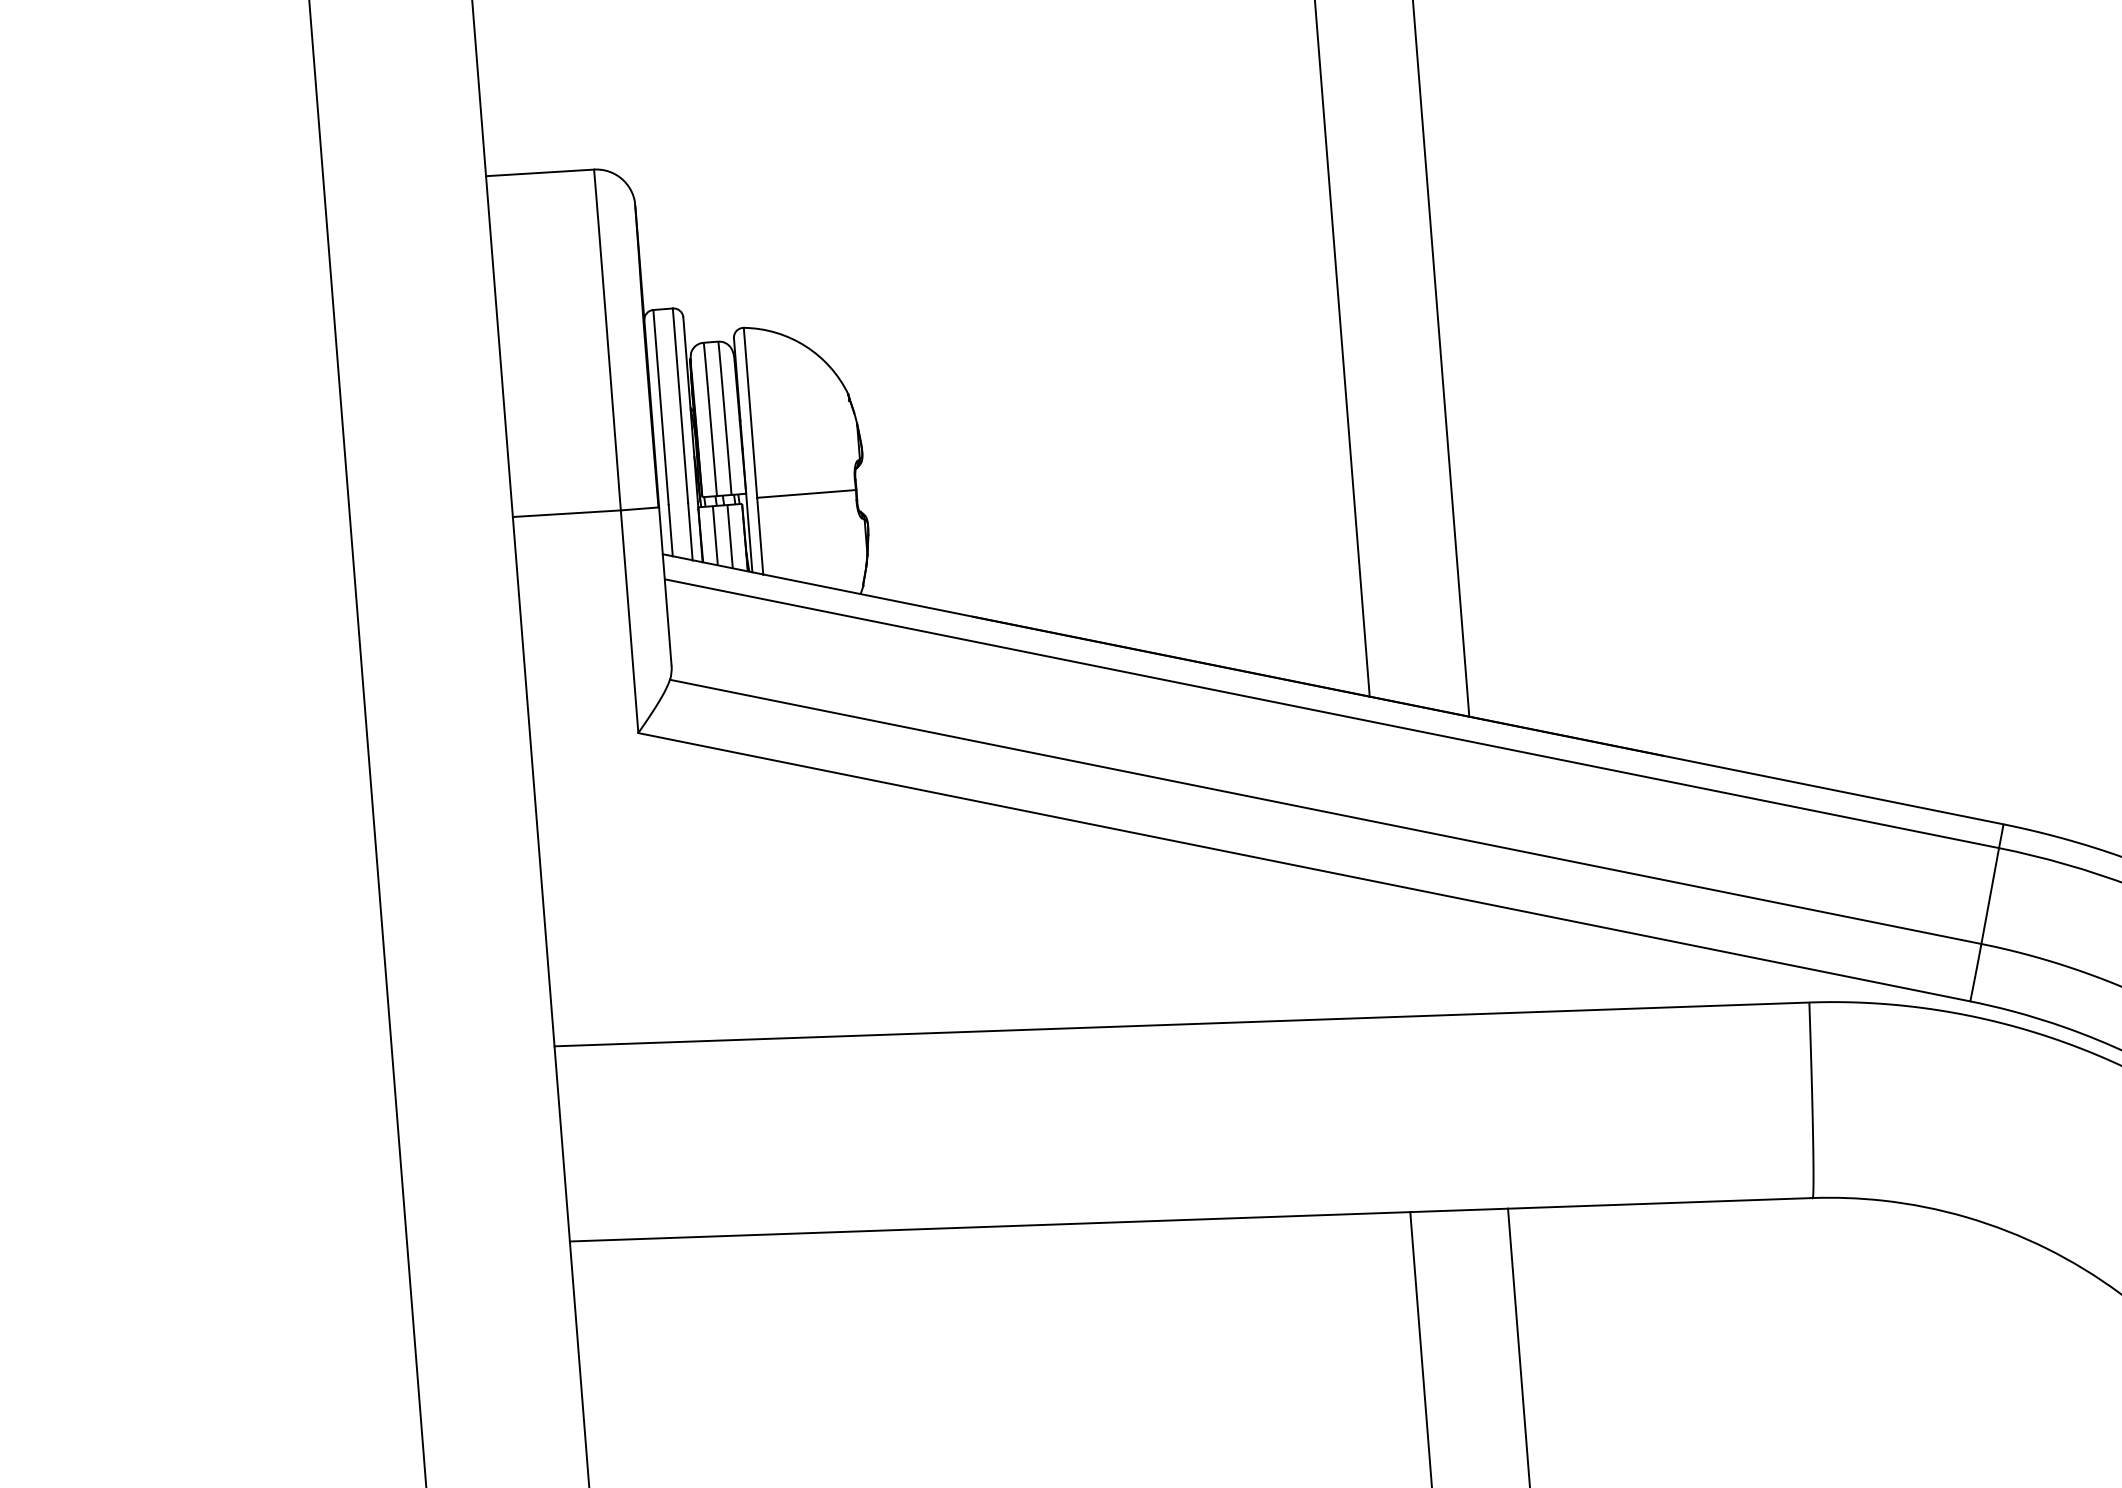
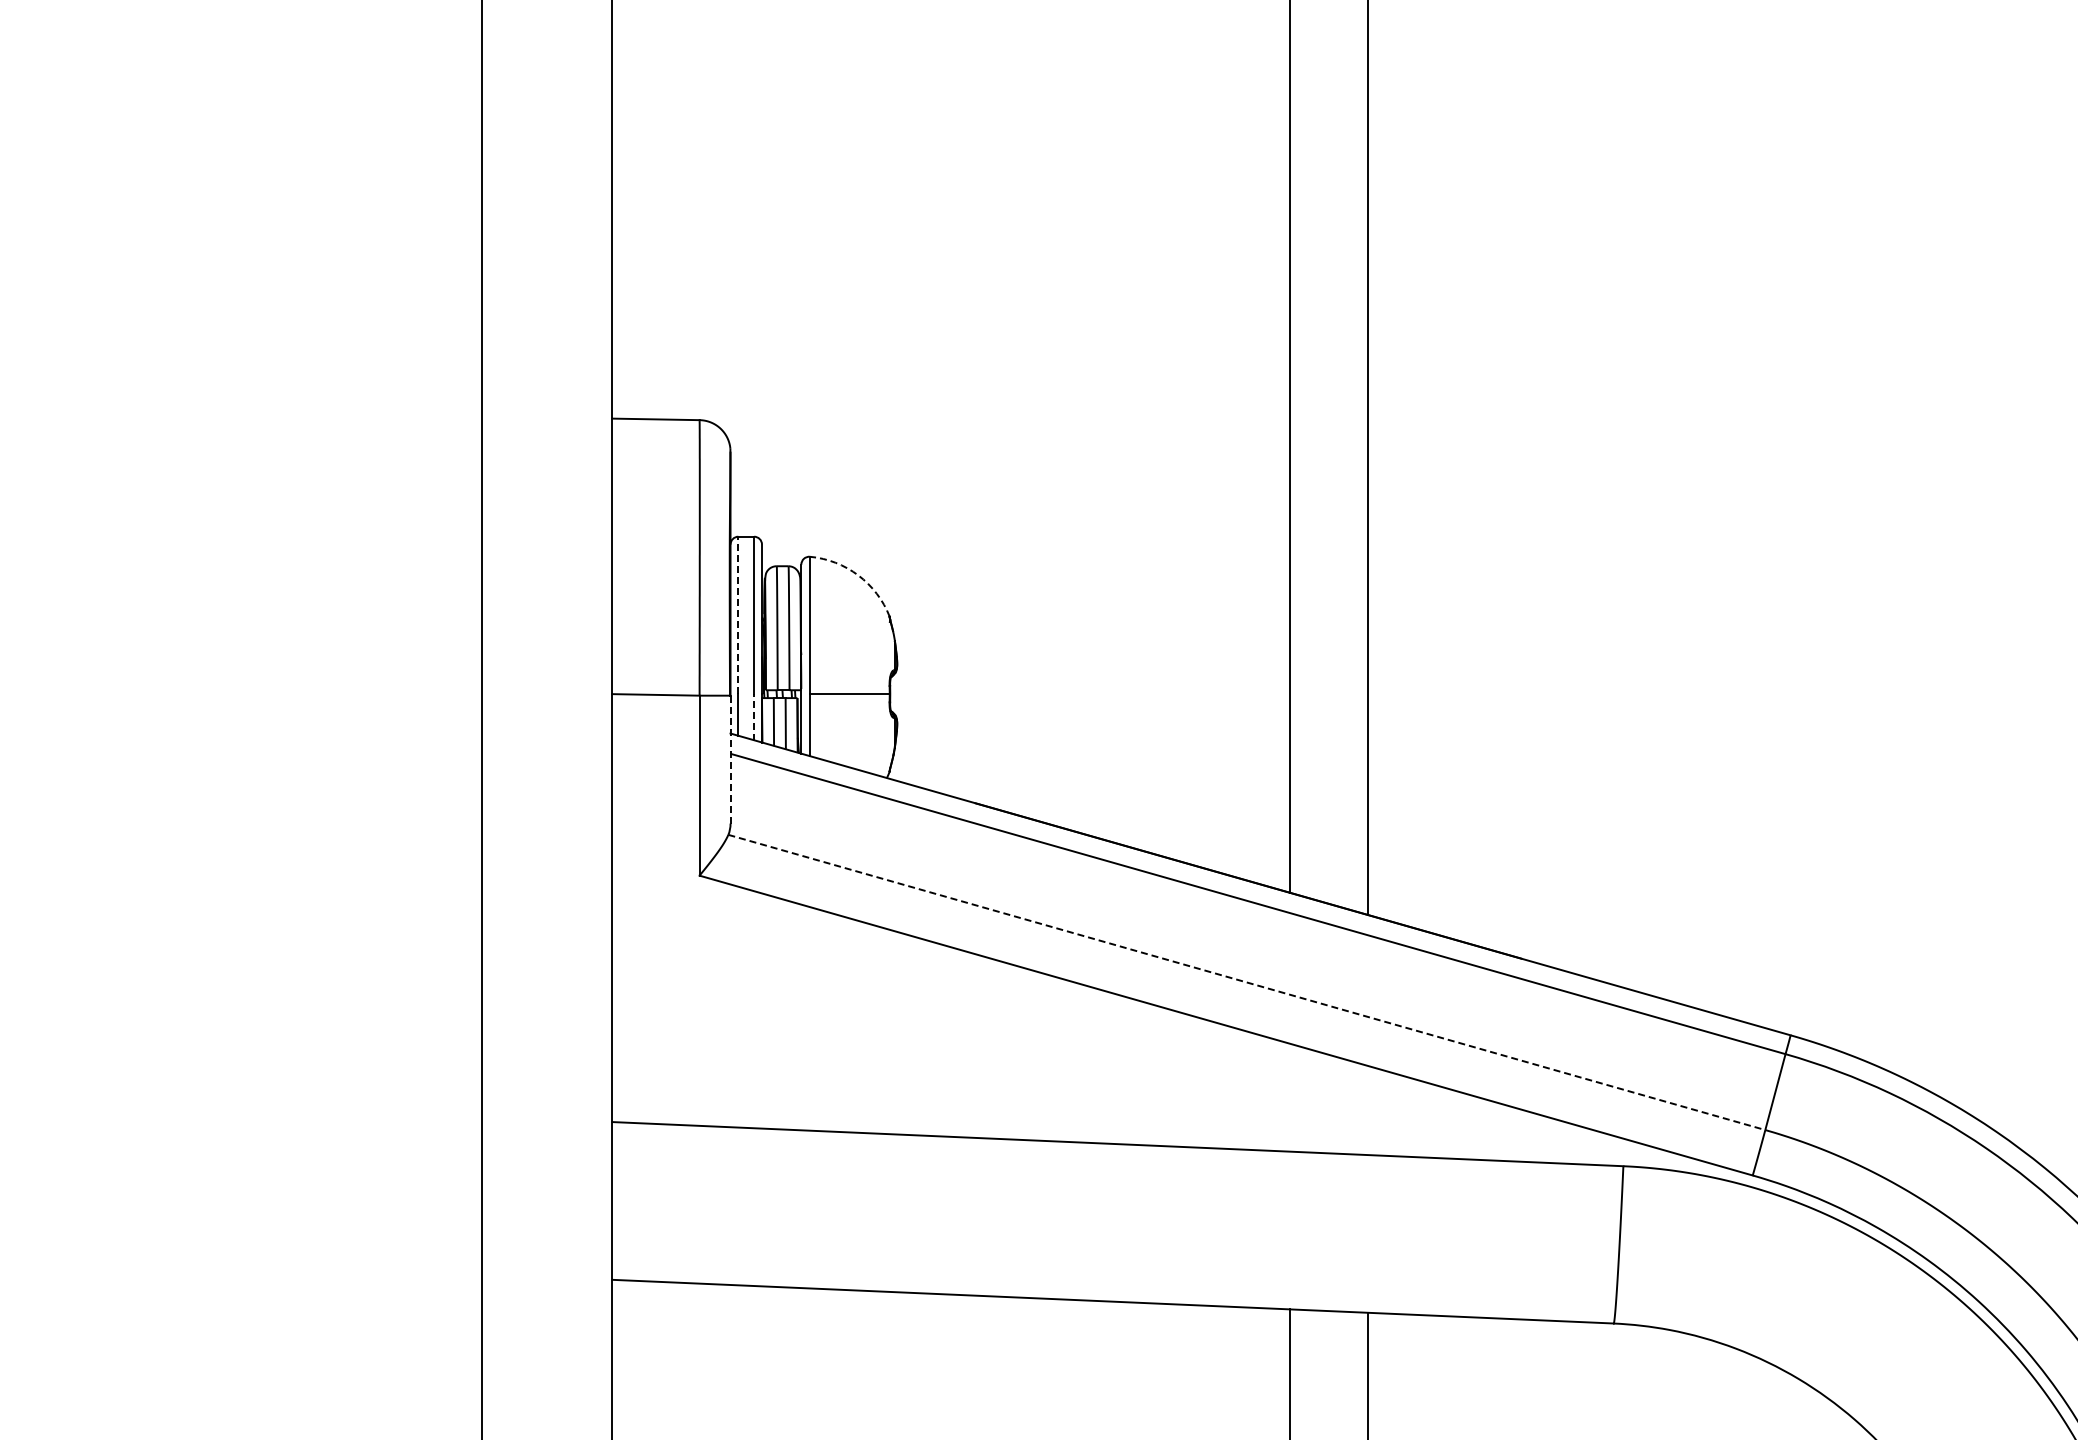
arc: (805, 346) -> (858, 575), solid -> dashed
line: (661, 407) -> (738, 615), solid -> dashed
line: (690, 530) -> (754, 716), solid -> dashed
line: (665, 586) -> (730, 759), solid -> dashed
line: (1326, 811) -> (1247, 982), solid -> dashed

